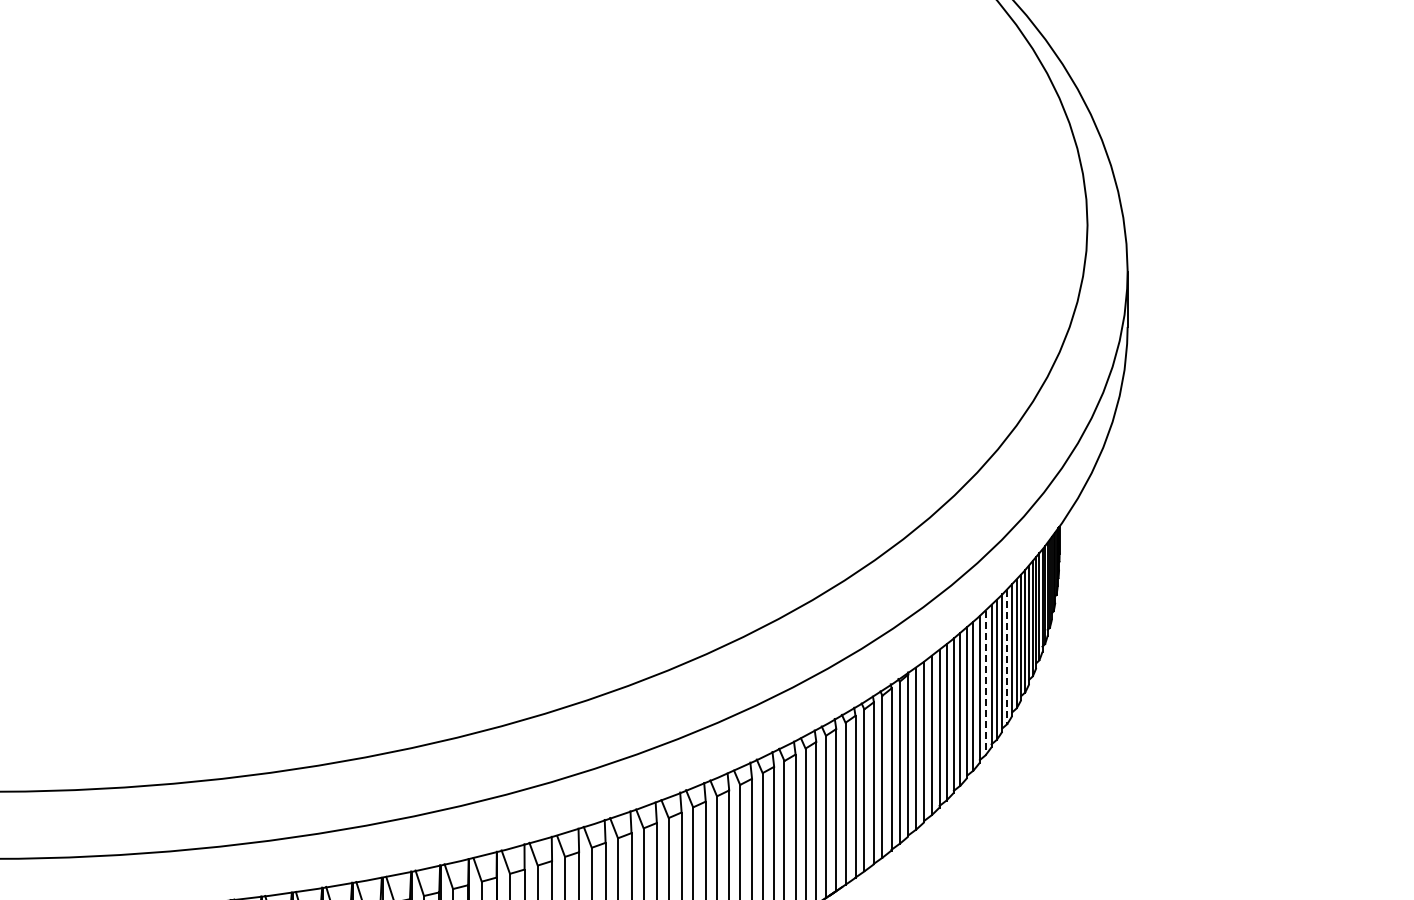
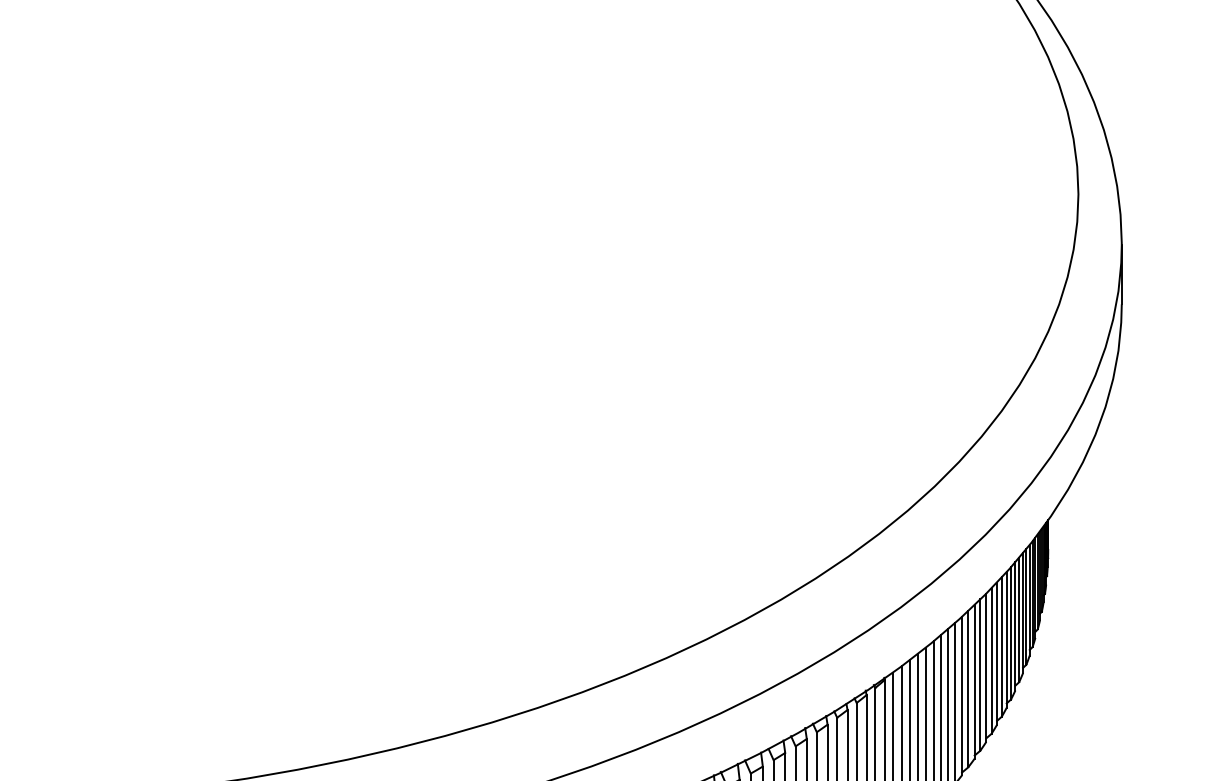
line: (1007, 657) -> (991, 661), dashed -> solid
line: (985, 683) -> (968, 689), dashed -> solid

